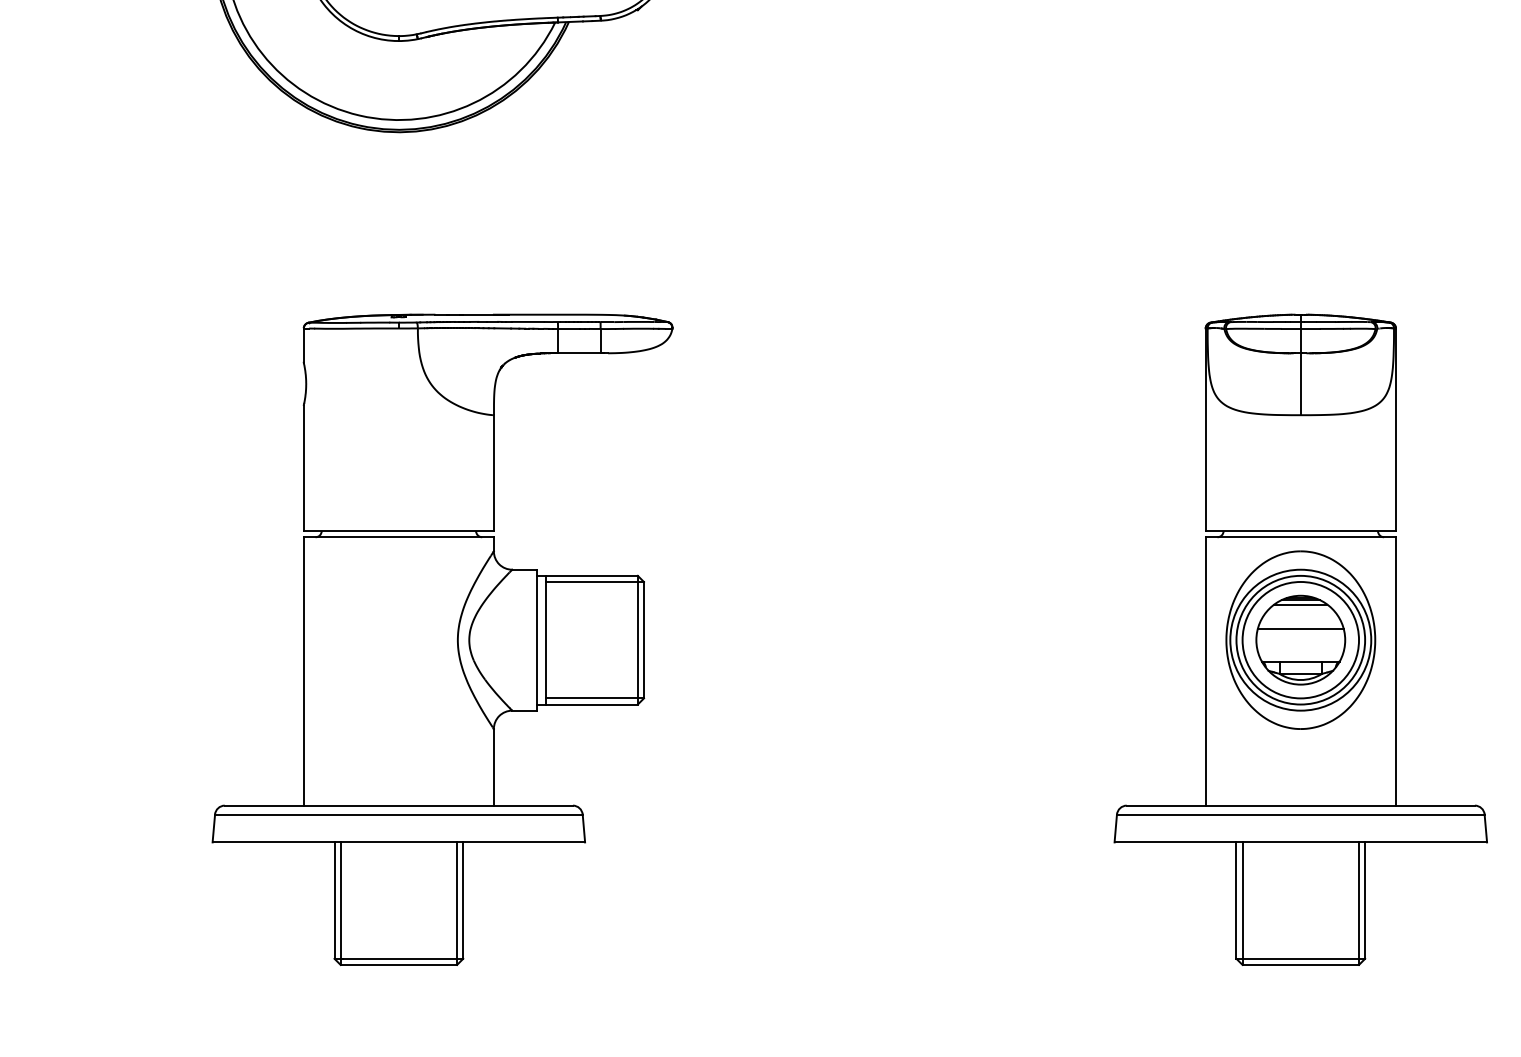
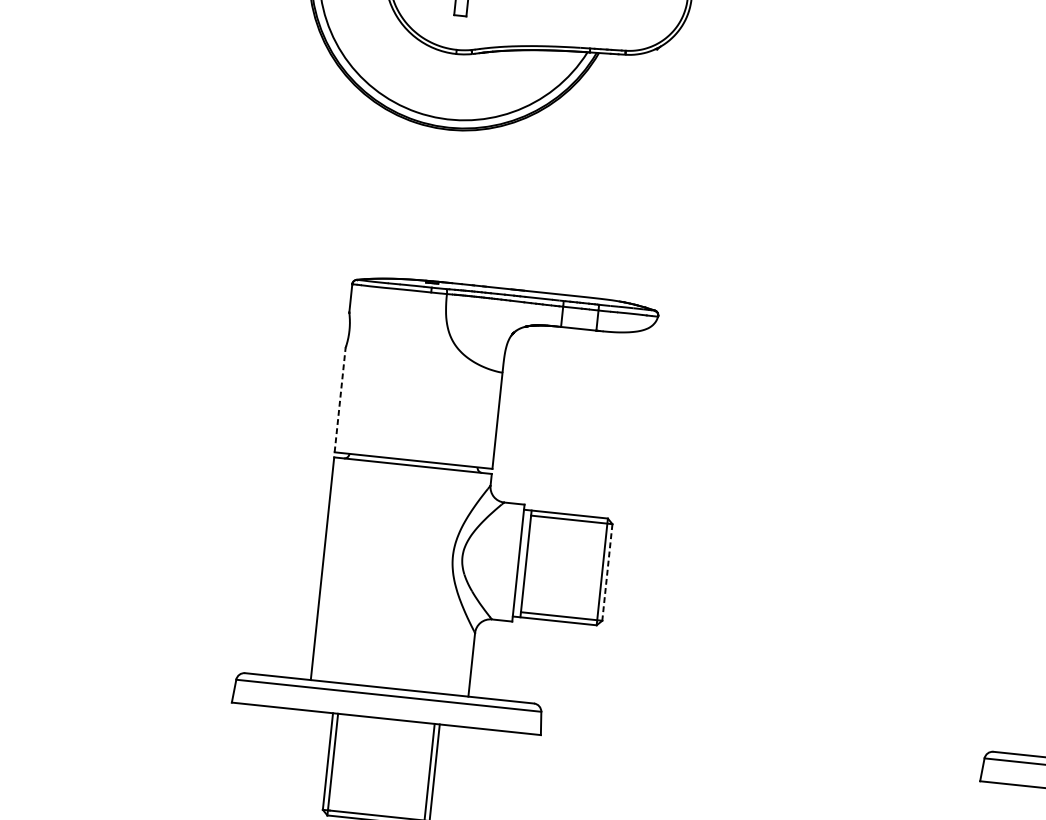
line: (303, 468) -> (339, 400), solid -> dashed
line: (644, 640) -> (607, 572), solid -> dashed

